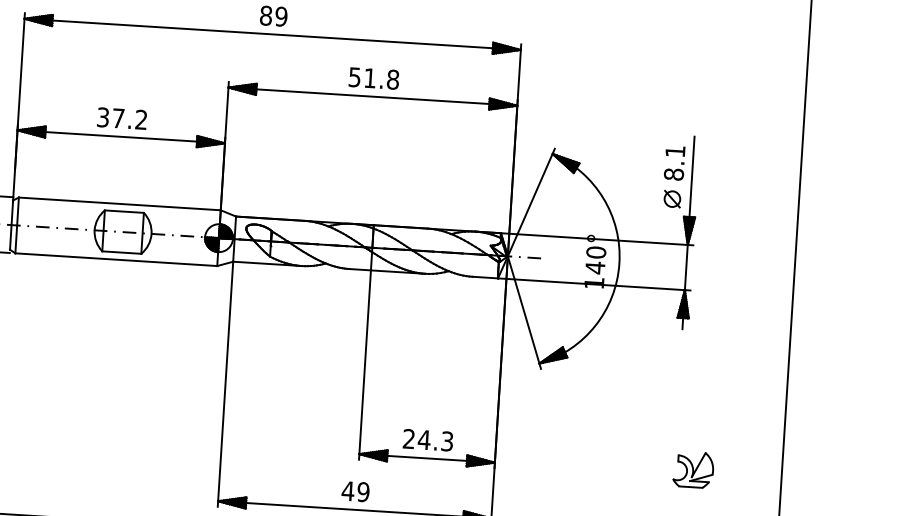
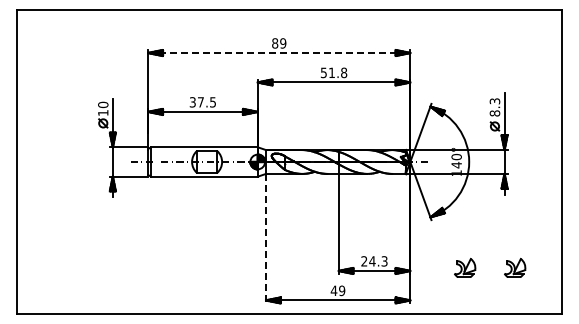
line: (273, 35) -> (279, 53), solid -> dashed
text: (140, 120) -> (212, 102), 37.2 -> 37.5
text: (674, 151) -> (494, 101), 8.1 -> 8.3
line: (224, 383) -> (265, 238), solid -> dashed
part: (599, 462) -> (465, 267), added

